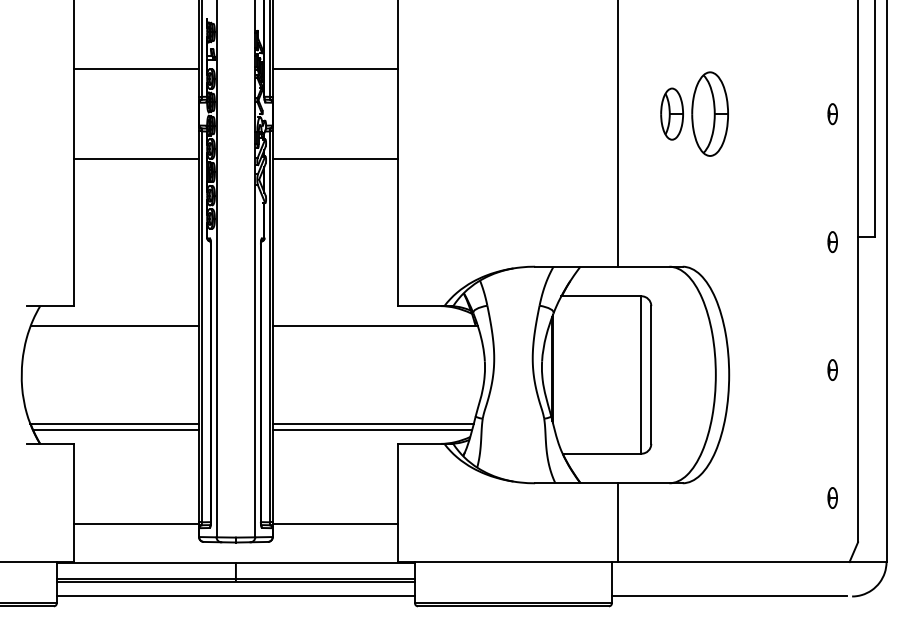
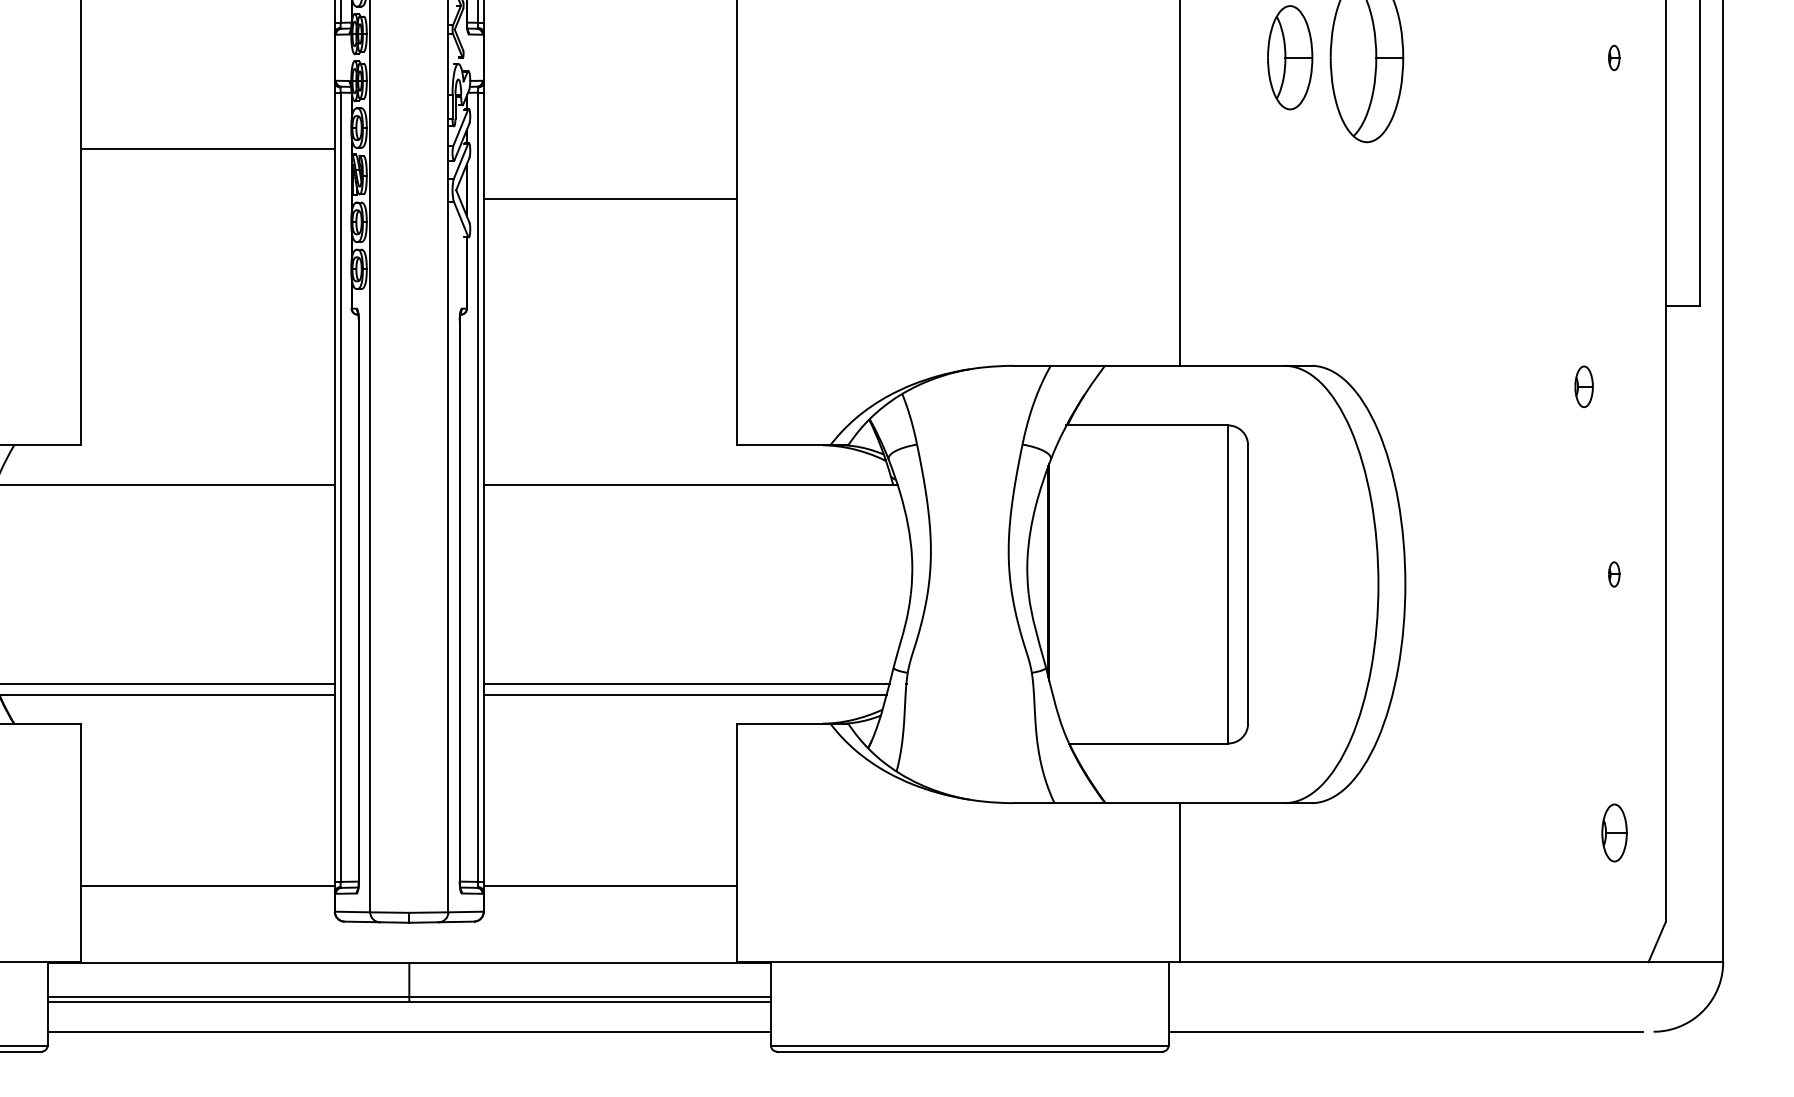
part: (832, 114) -> (1614, 58), size x0.6
line: (335, 159) -> (610, 199), moved
part: (832, 242) -> (1583, 387), moved
part: (832, 369) -> (1614, 573), size x0.6
part: (832, 497) -> (1614, 831), size x1.4

